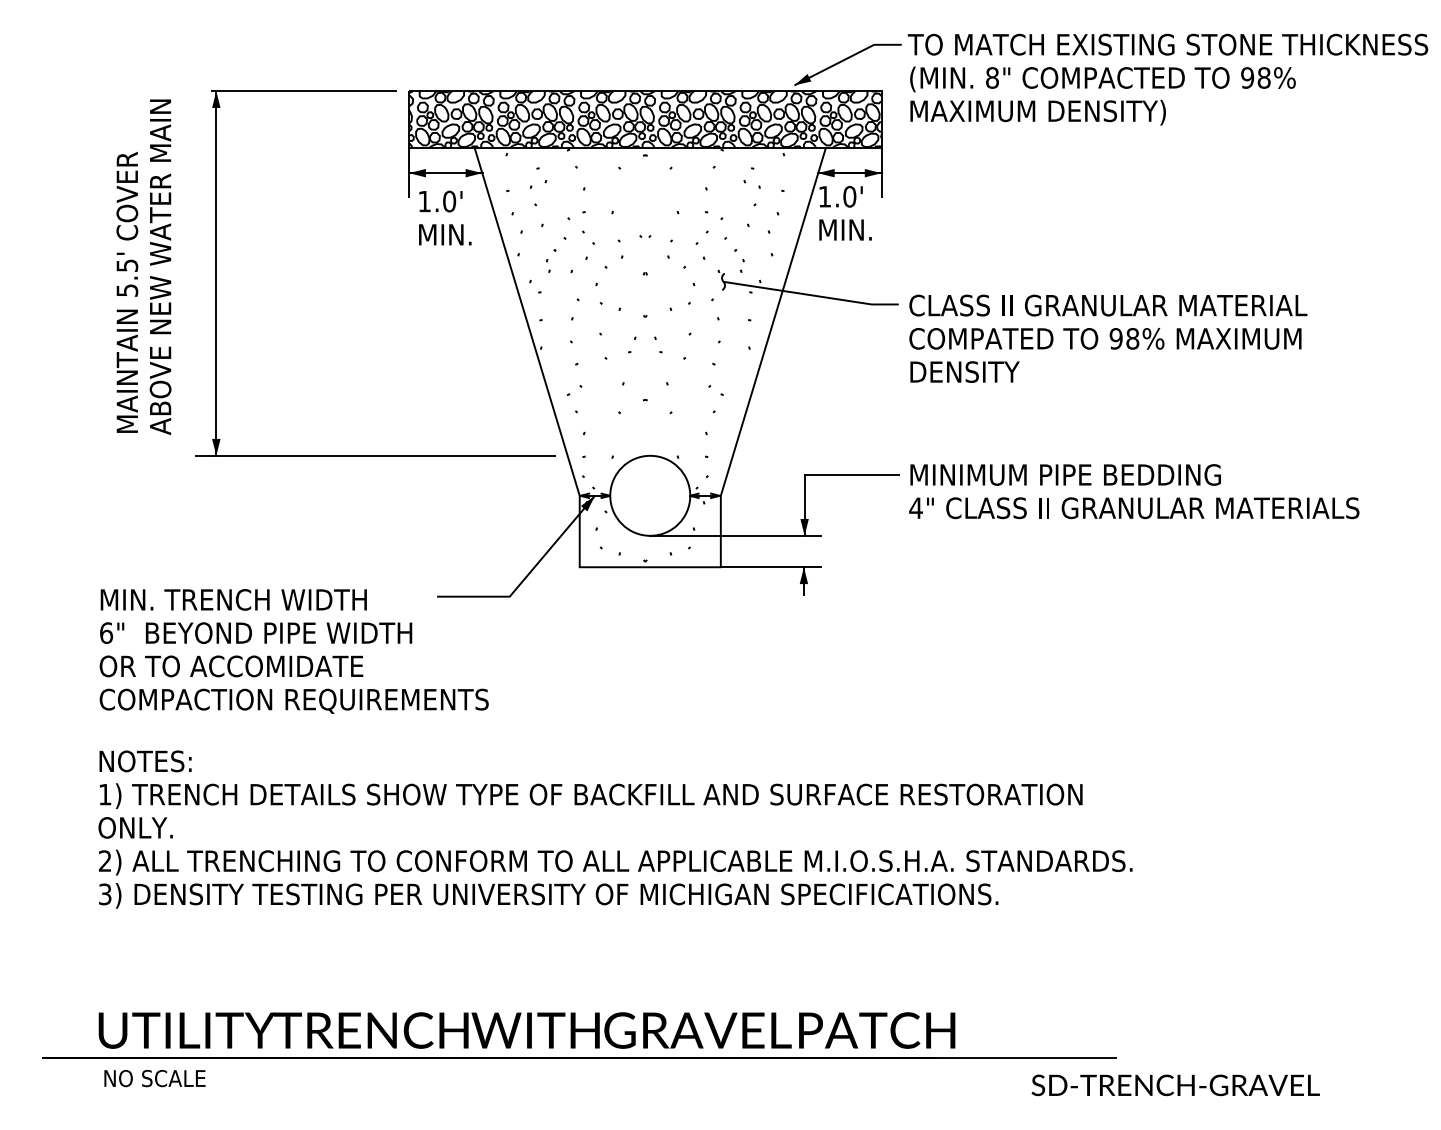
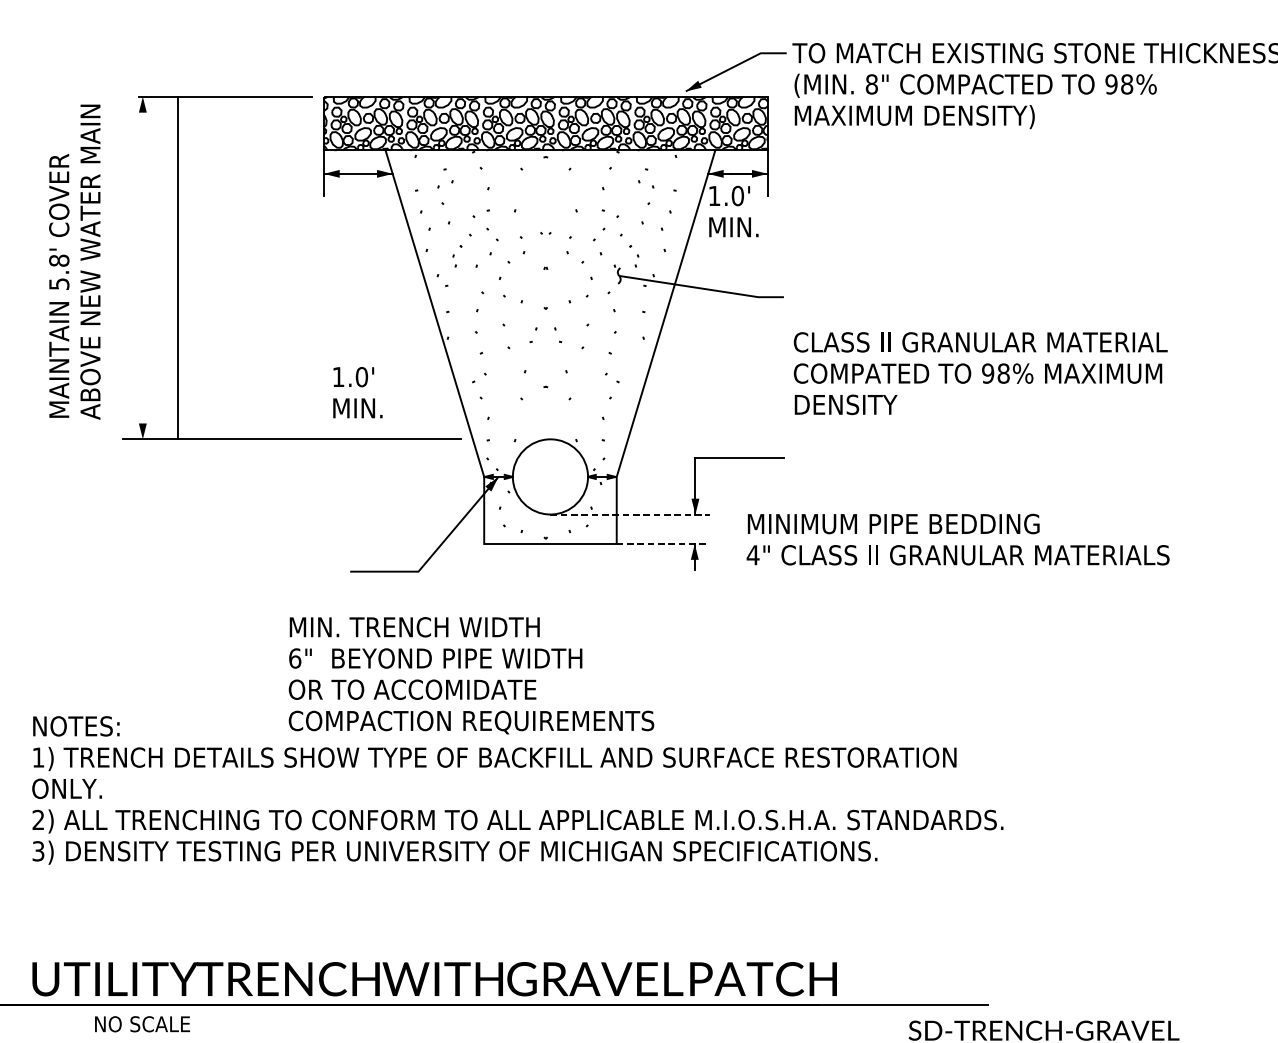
text: (445, 217) -> (358, 392), moved
text: (127, 265) -> (59, 260), 5.5' -> 5.8'
line: (216, 273) -> (177, 268), moved
text: (1108, 338) -> (980, 373), moved
text: (1134, 491) -> (958, 539), moved
line: (735, 535) -> (630, 514), solid -> dashed
line: (770, 567) -> (663, 544), solid -> dashed
text: (293, 651) -> (470, 675), moved
text: (154, 1078) -> (142, 1024), moved

